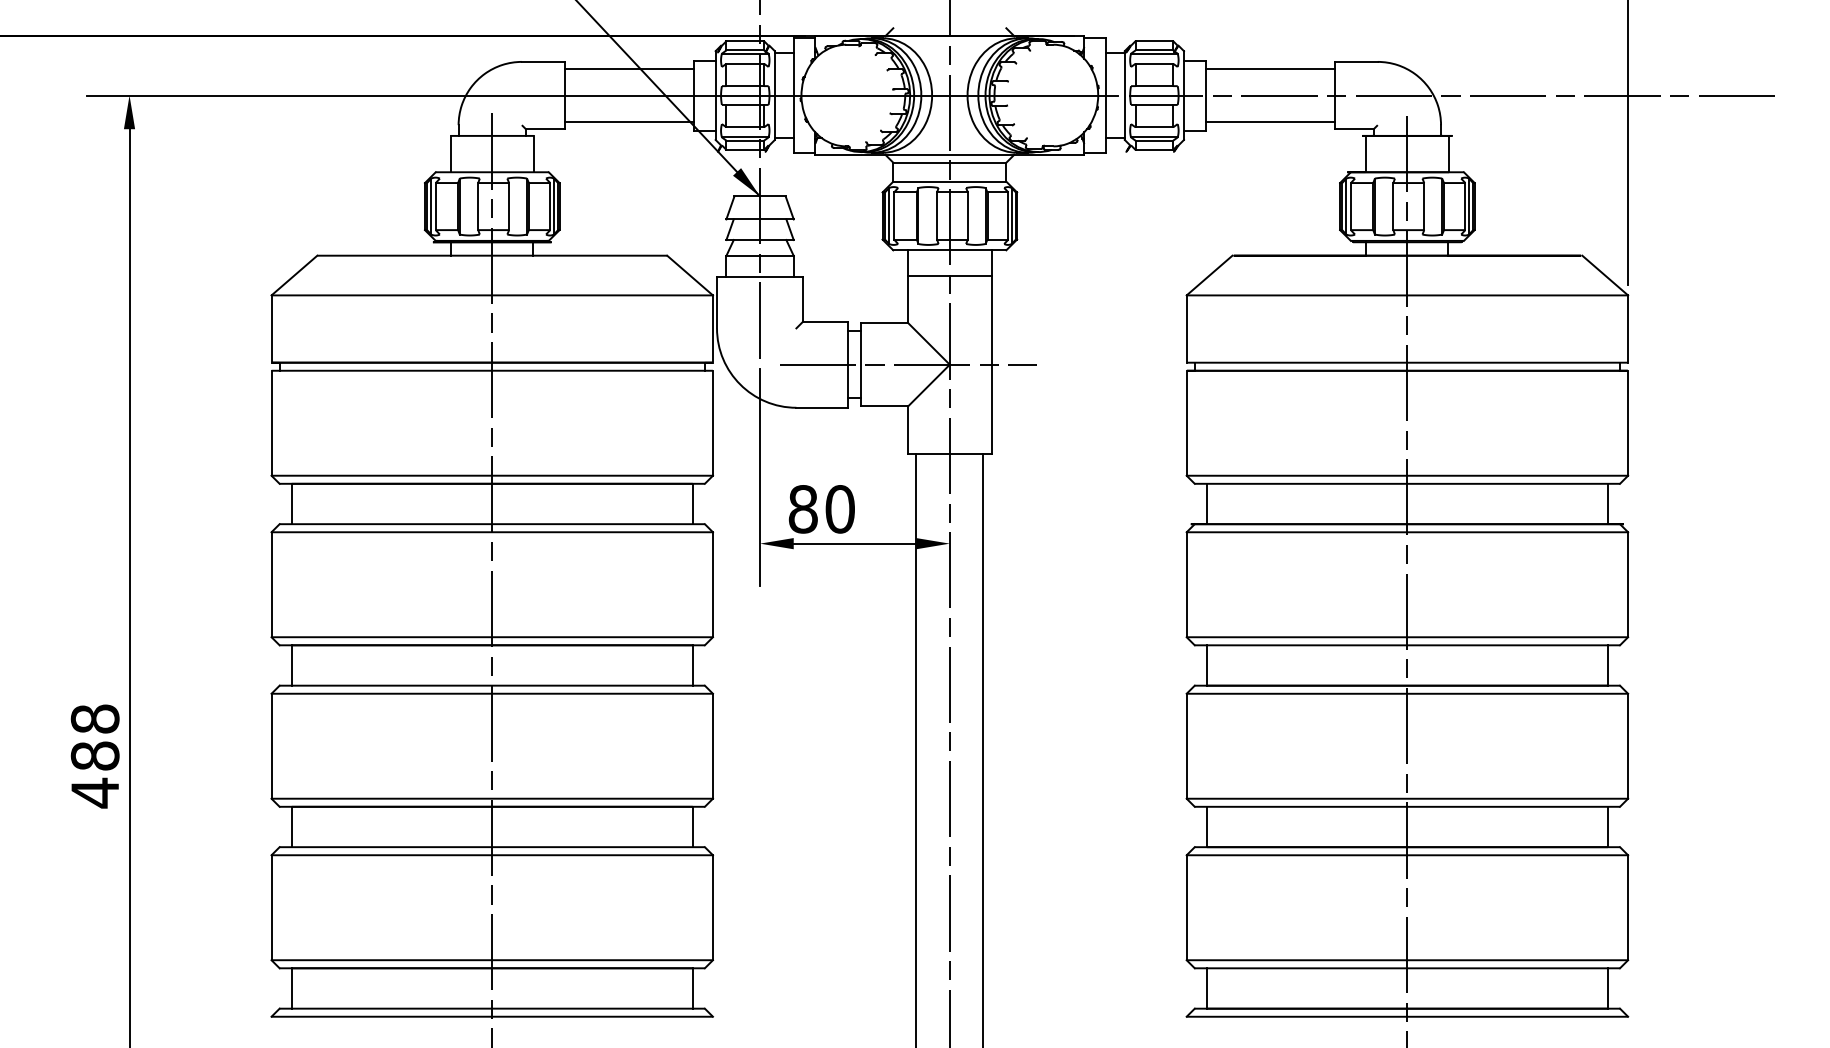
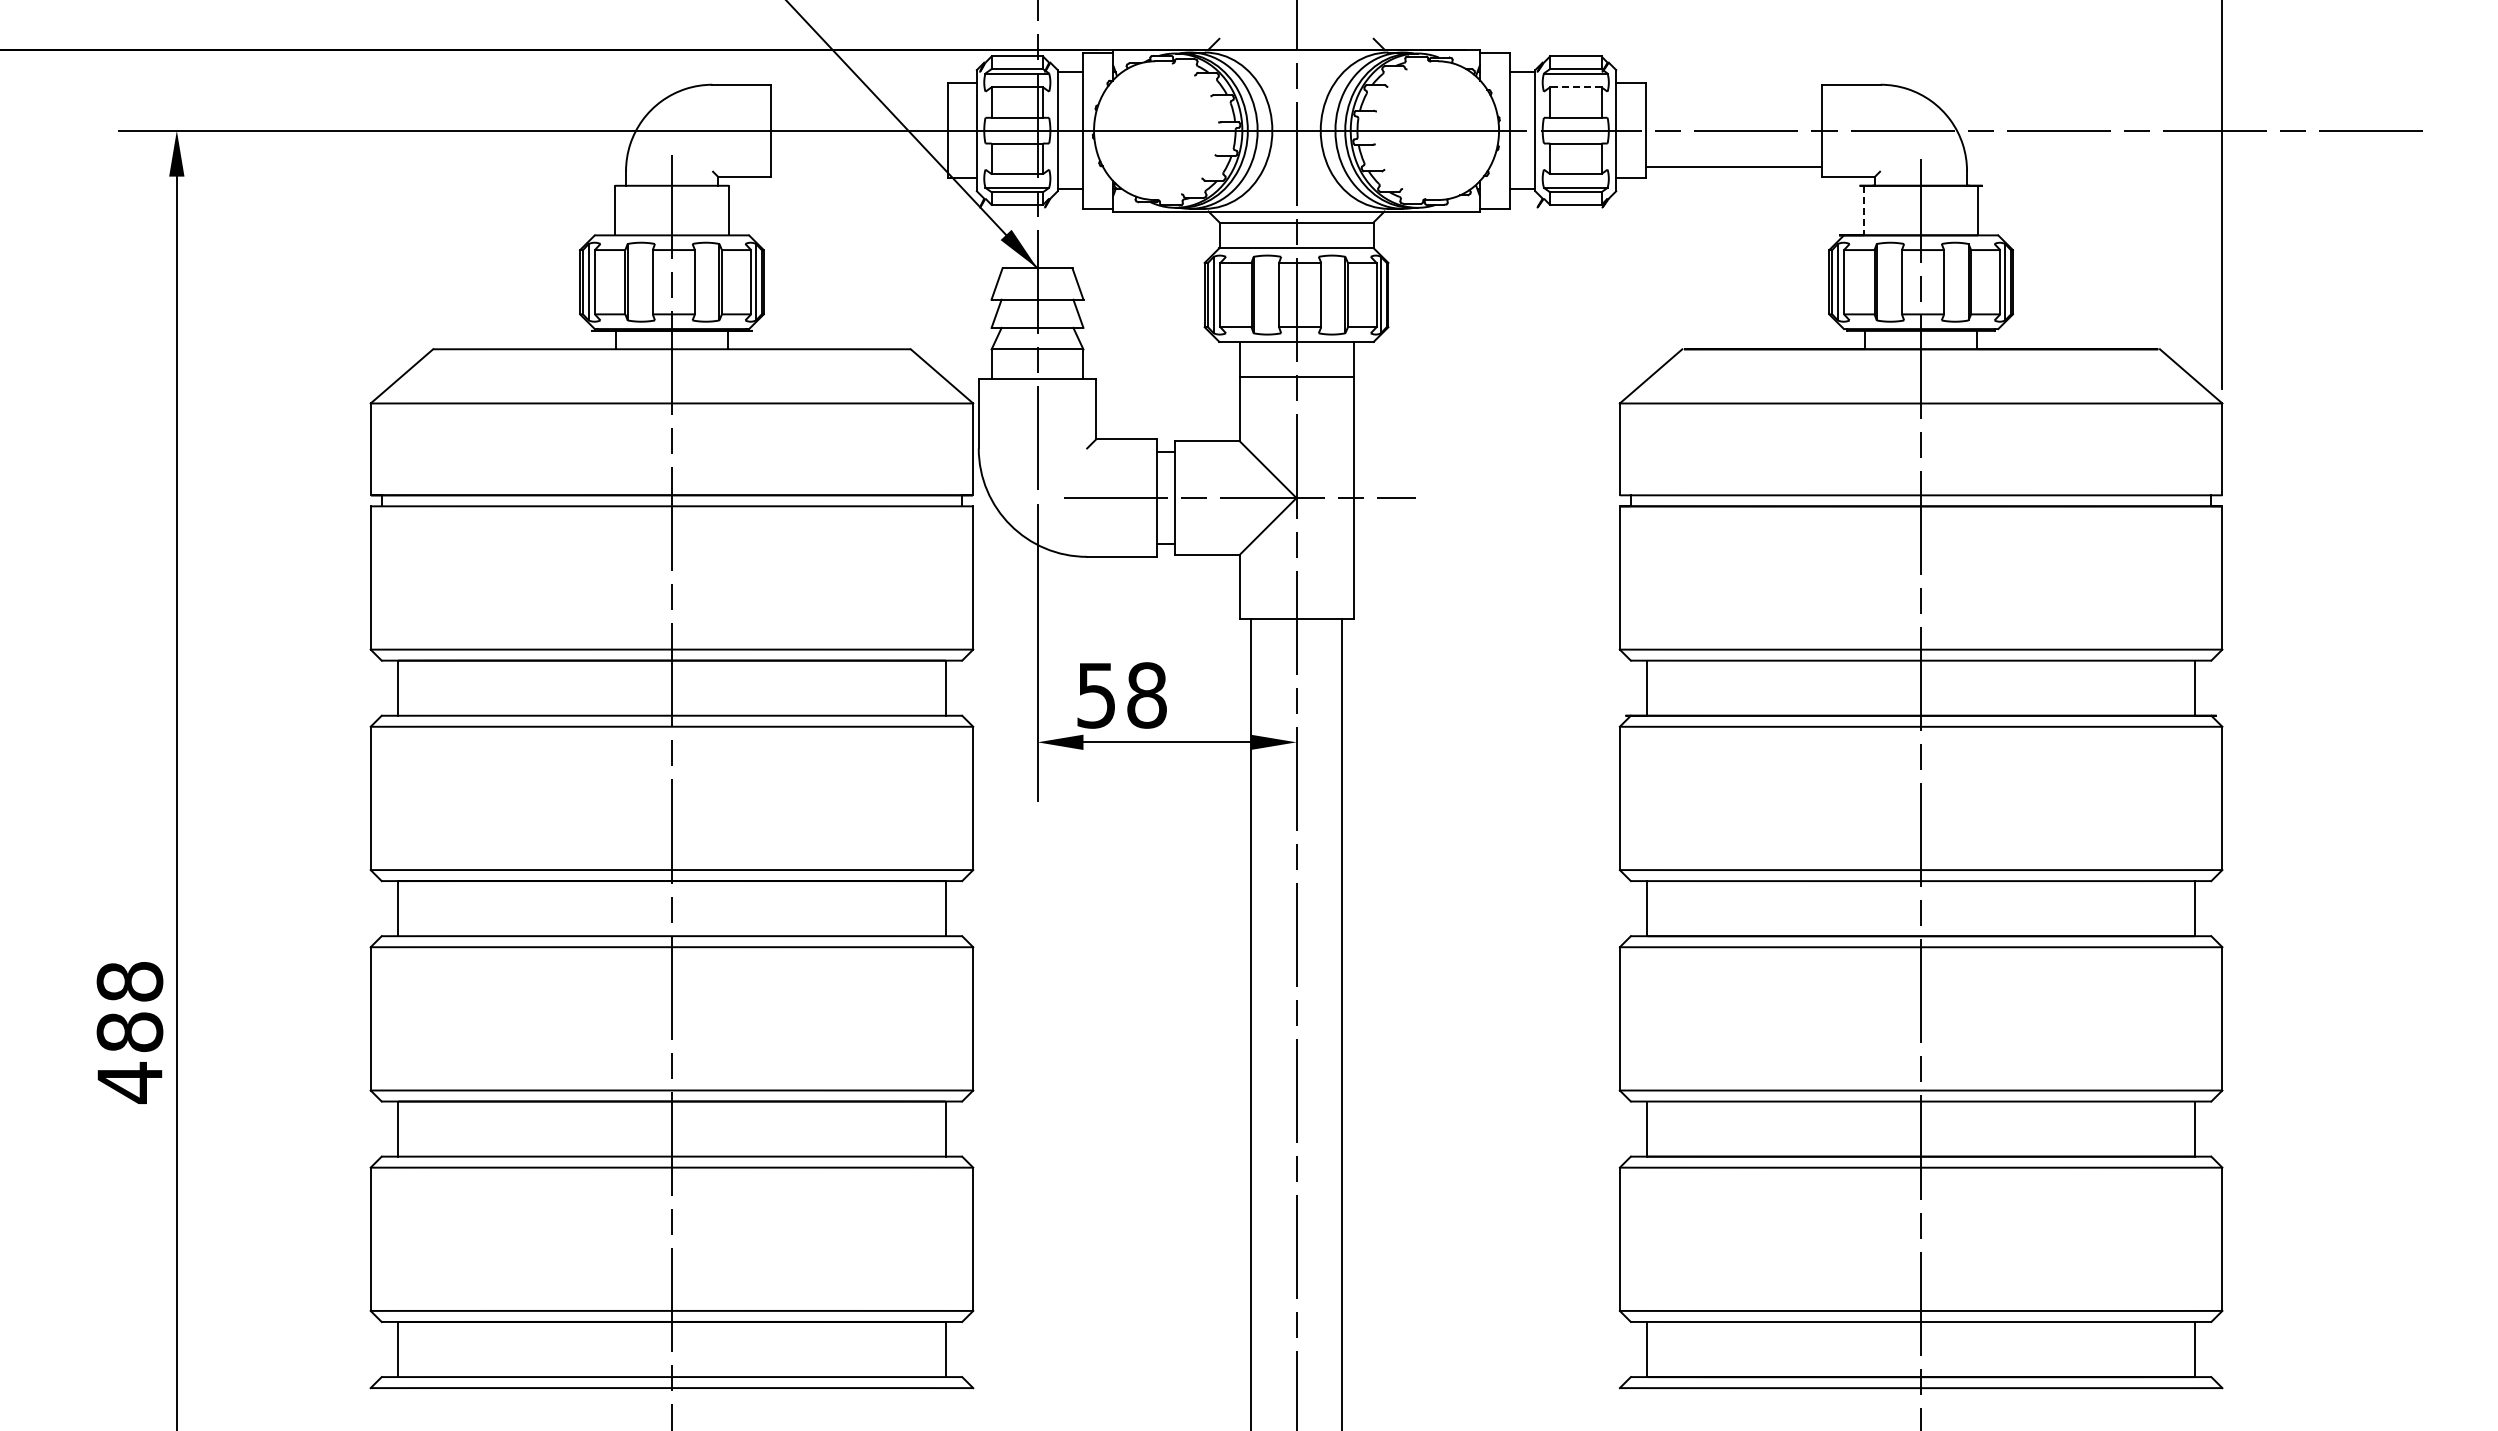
line: (1154, 63) -> (1575, 87), solid -> dashed
line: (629, 68) -> (859, 93), removed
line: (1269, 68) -> (1733, 93), removed
line: (629, 122) -> (859, 167), removed
line: (1365, 154) -> (1864, 210), solid -> dashed
text: (821, 509) -> (1121, 695), 80 -> 58

